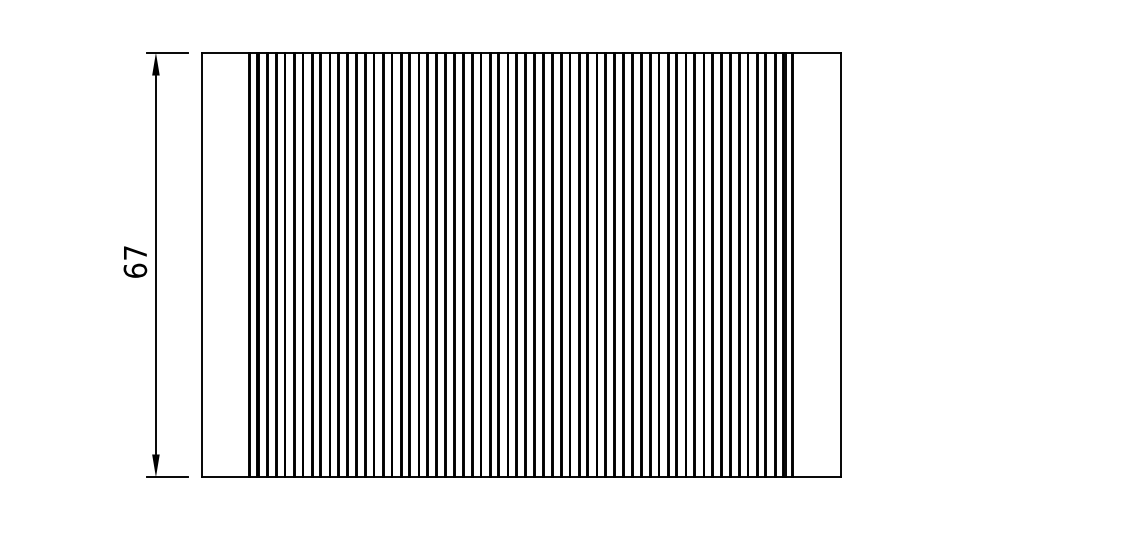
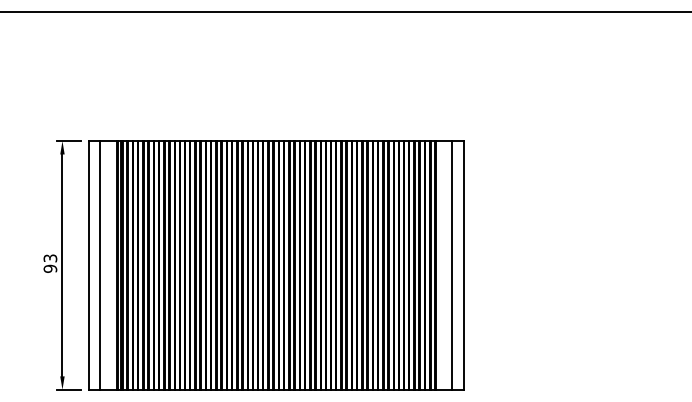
text: (135, 261) -> (50, 263), 67 -> 93
line: (220, 265) -> (100, 265), added
line: (821, 265) -> (452, 265), added

